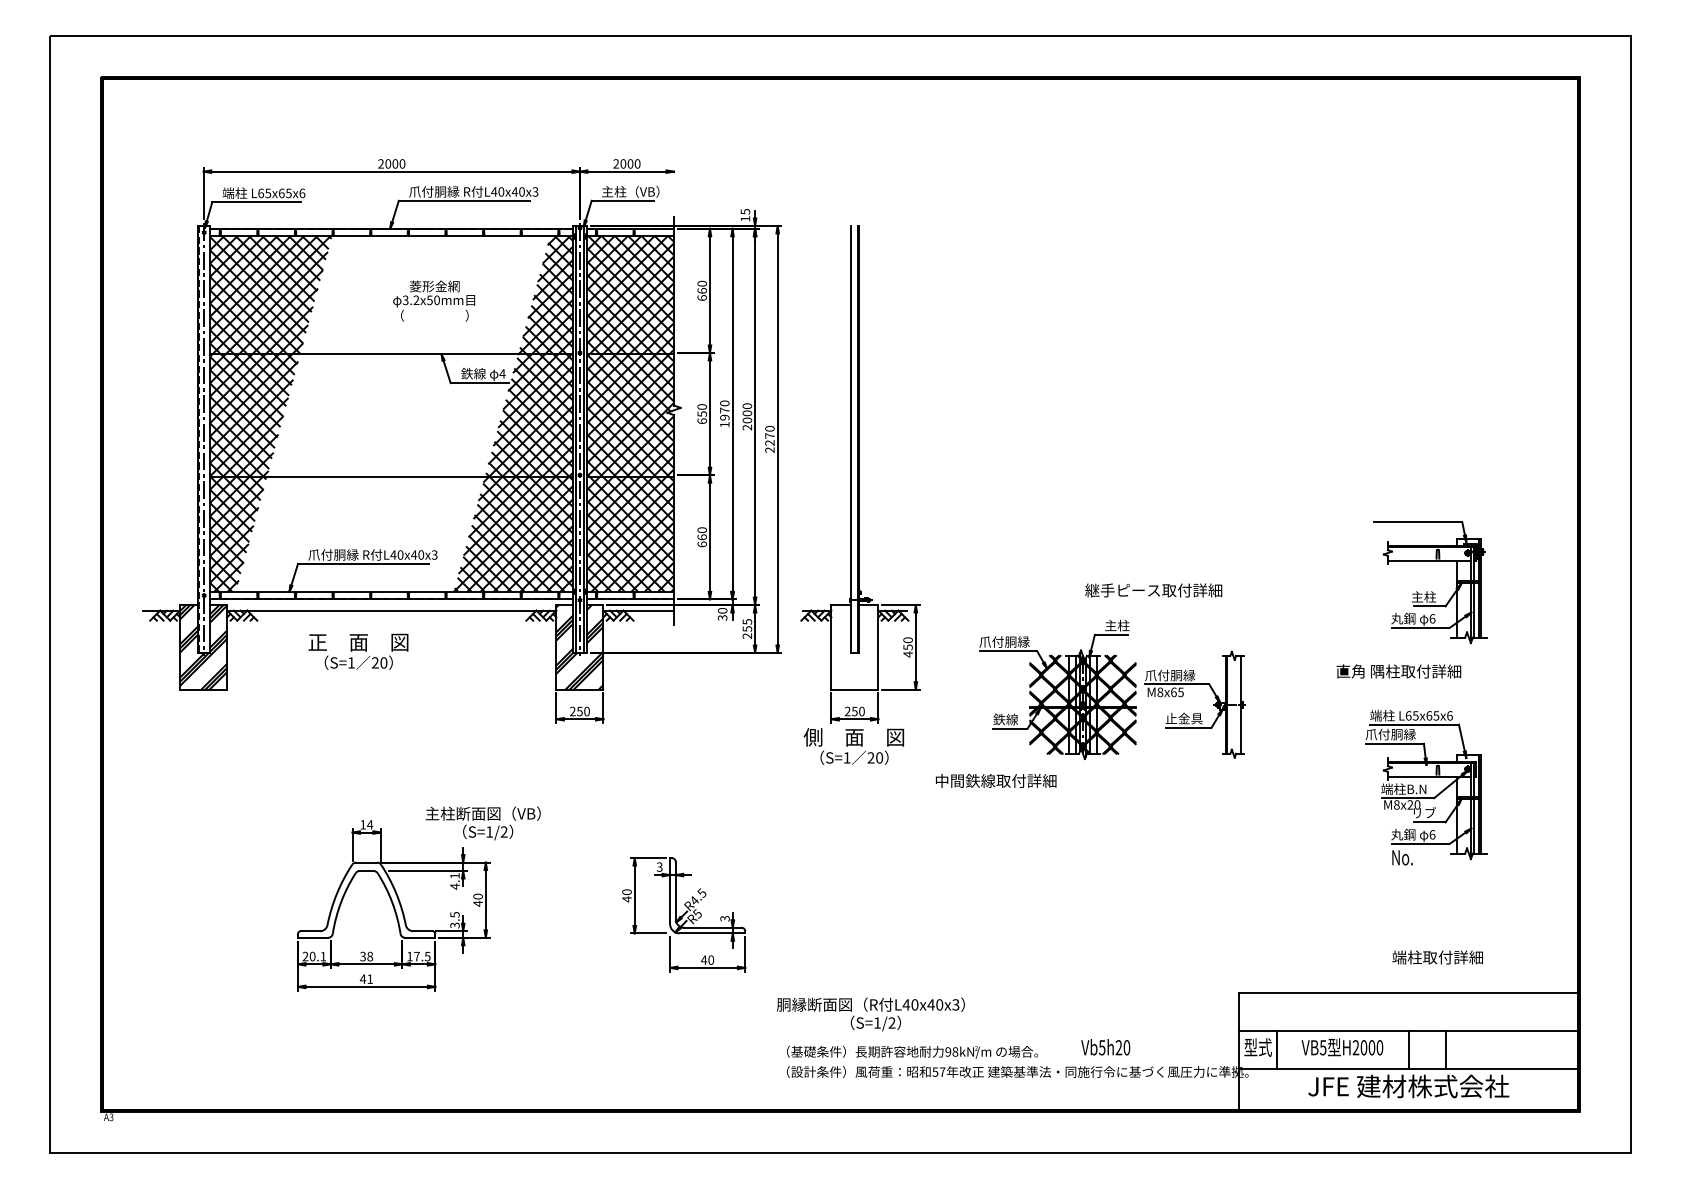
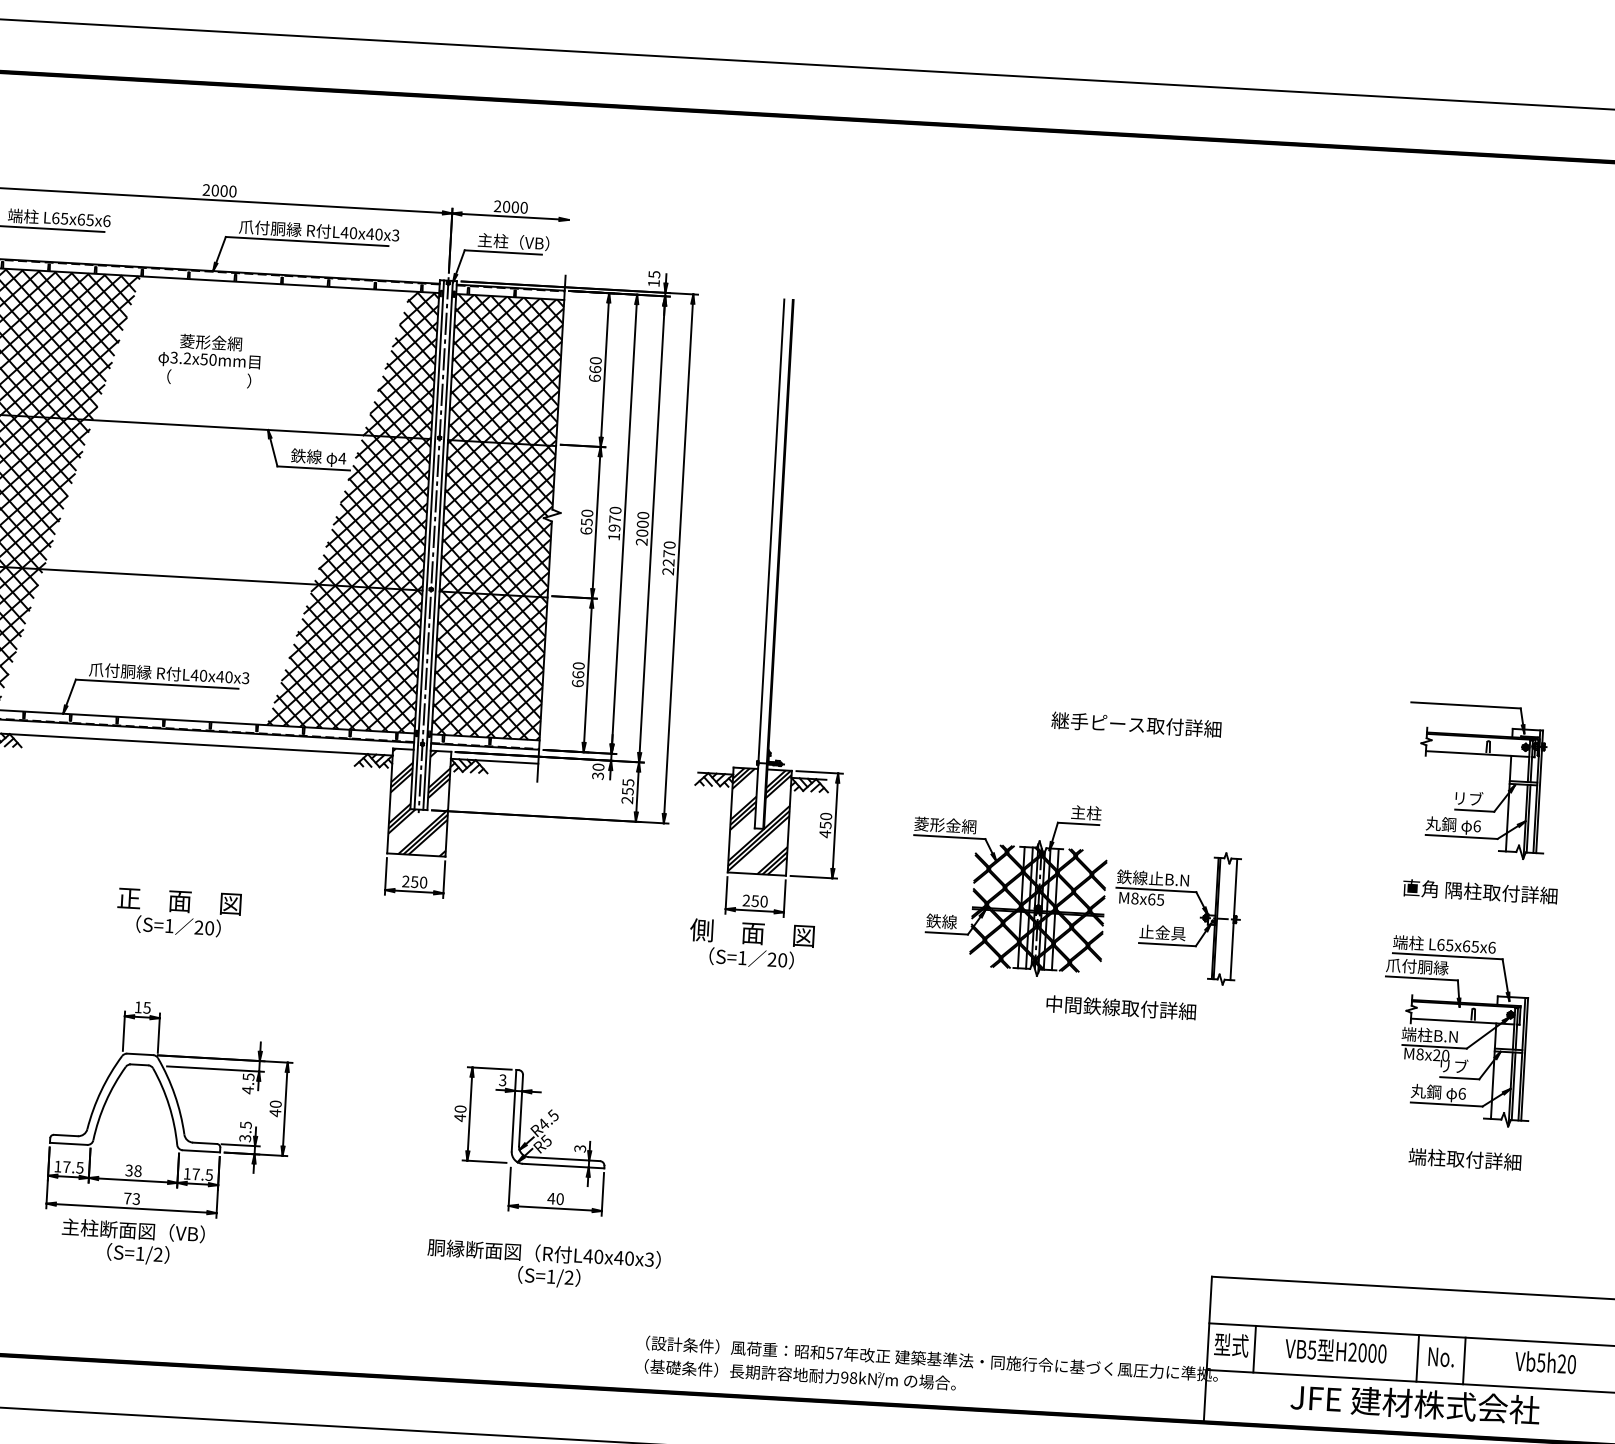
text: (434, 300) -> (209, 359), moved
text: (1153, 590) -> (1136, 724), moved
text: (1423, 596) -> (1467, 798), 主柱 -> リブ
text: (1004, 641) -> (945, 824), 爪付胴縁 -> 菱形金網
hatch: (854, 647) -> (759, 821), added
text: (358, 651) -> (178, 912), moved
text: (1398, 671) -> (1479, 891), moved
text: (1173, 675) -> (1152, 878), 爪付胴縁 -> 鉄線止B.N
text: (996, 780) -> (1121, 1007), moved
text: (482, 823) -> (131, 1242), moved
text: (370, 824) -> (147, 1007), 14 -> 15
text: (1402, 857) -> (1441, 1356), moved
text: (454, 875) -> (248, 1076), 4.1 -> 4.5
text: (314, 956) -> (69, 1167), 20.1 -> 17.5
text: (1437, 957) -> (1464, 1159), moved
text: (365, 978) -> (130, 1197), 41 -> 73
text: (870, 1014) -> (543, 1265), moved
text: (1105, 1047) -> (1545, 1362), moved
text: (912, 1052) -> (800, 1375), moved

